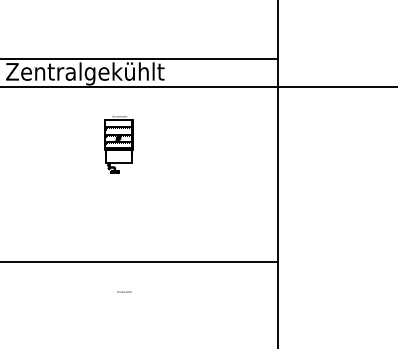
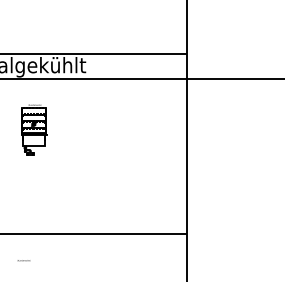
part: (118, 144) -> (33, 129), moved
text: (124, 291) -> (24, 260), moved

